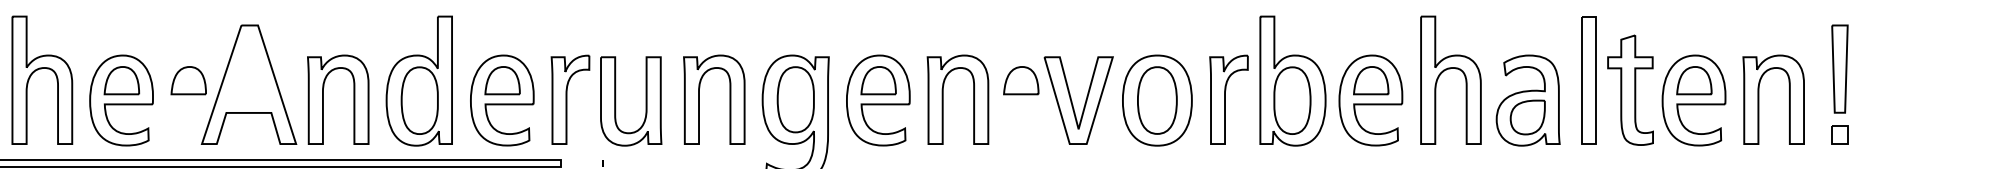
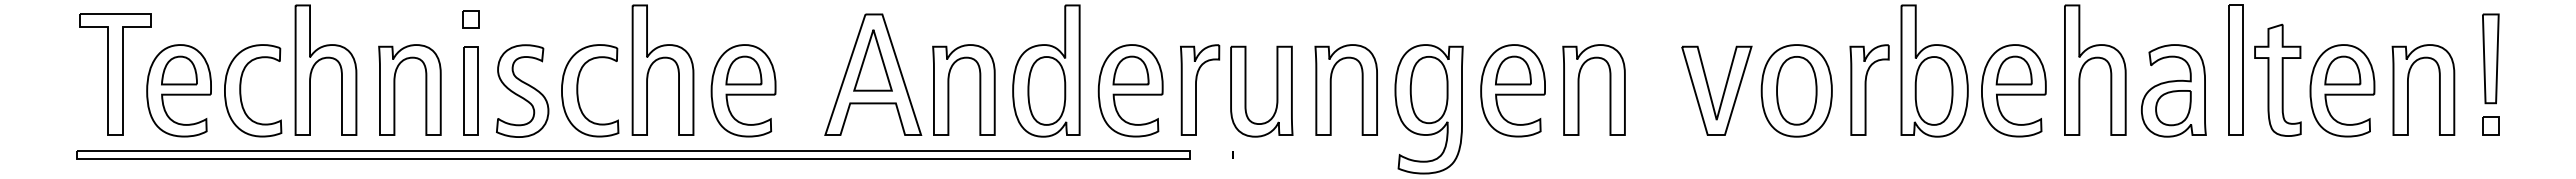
part: (248, 70) -> (872, 60), added
part: (188, 80) -> (811, 70), removed
part: (1021, 80) -> (1658, 70), removed

